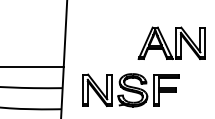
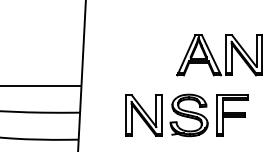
part: (130, 90) -> (186, 115), moved

